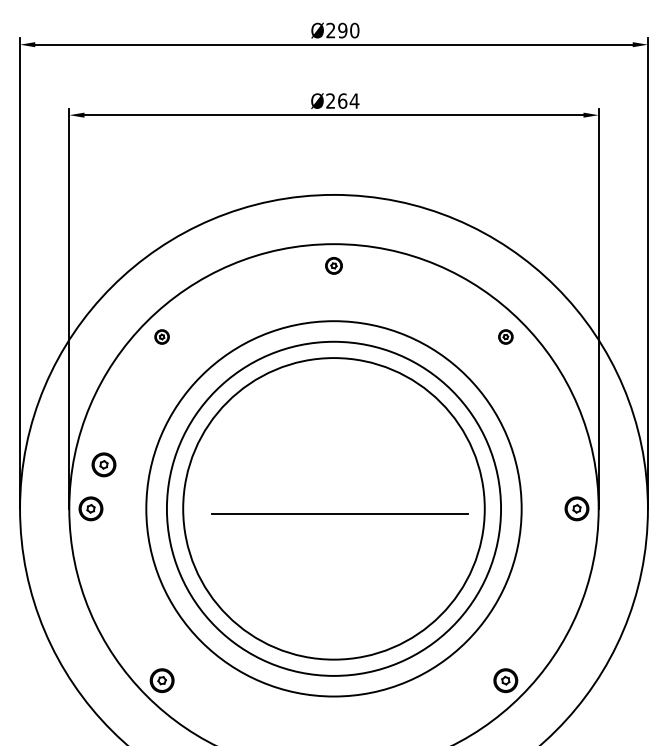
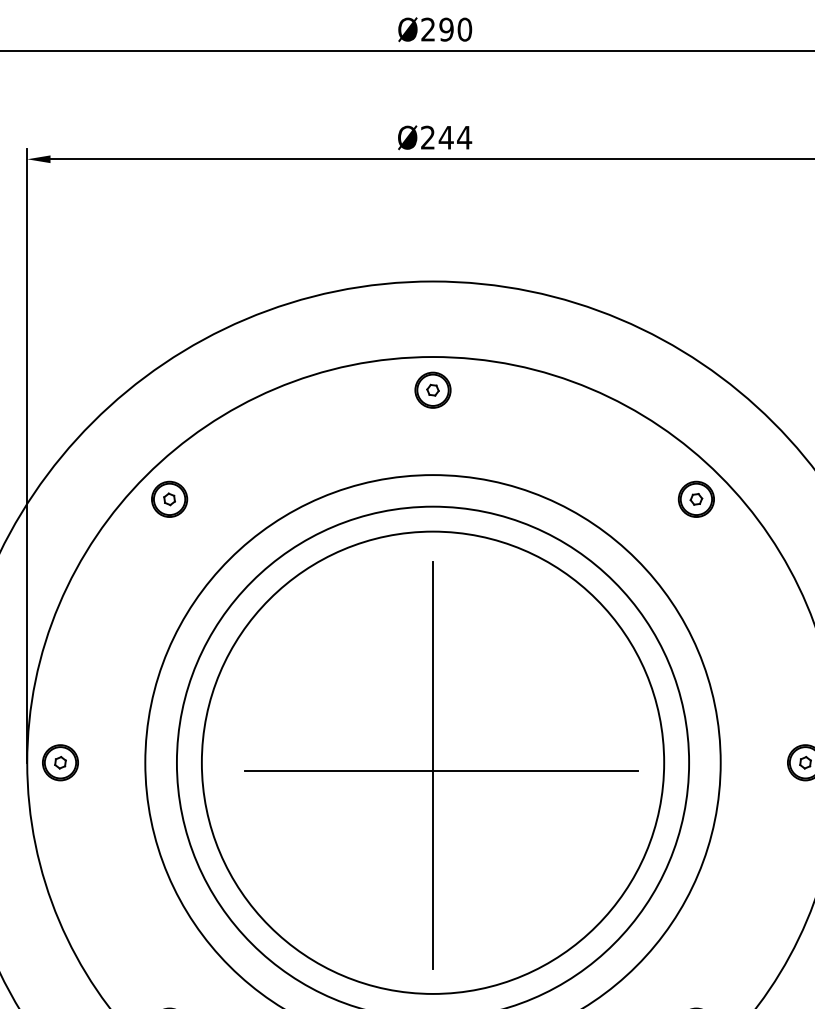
text: (342, 100) -> (446, 136), Ø264 -> Ø244
part: (333, 265) -> (432, 389), size x1.43
part: (161, 336) -> (168, 498), size x1.67
part: (505, 336) -> (695, 498), size x1.67
part: (103, 464) -> (79, 694), removed
line: (333, 510) -> (432, 765), added

